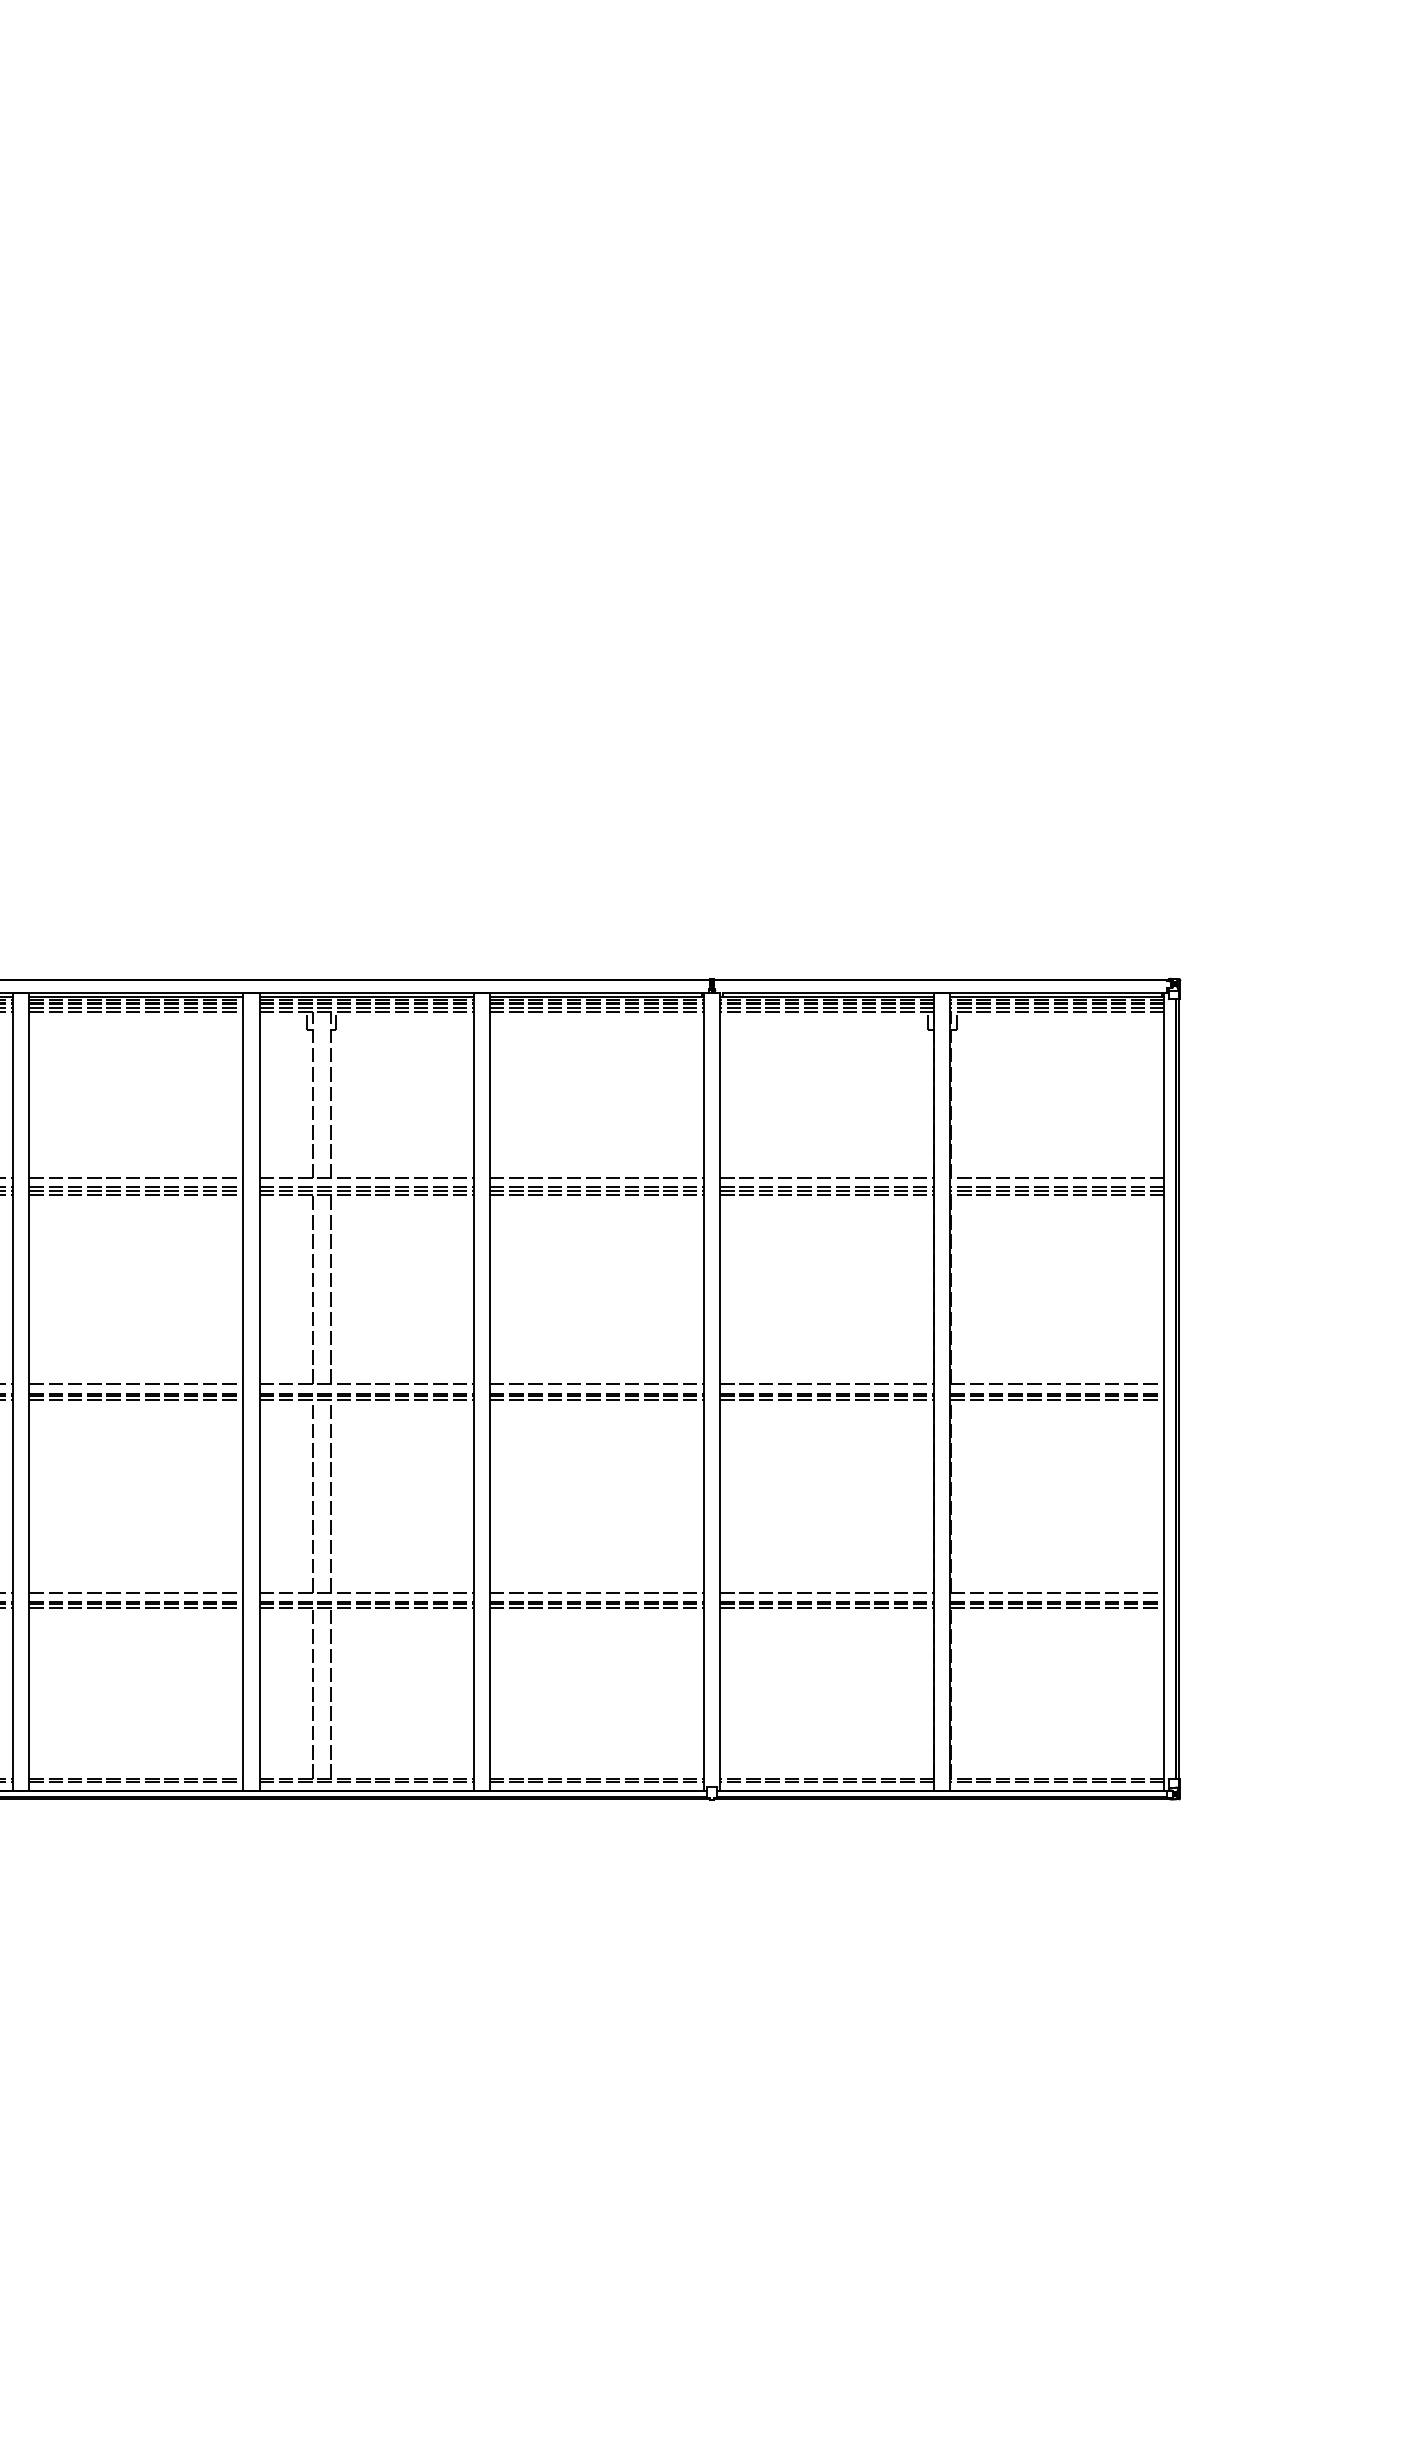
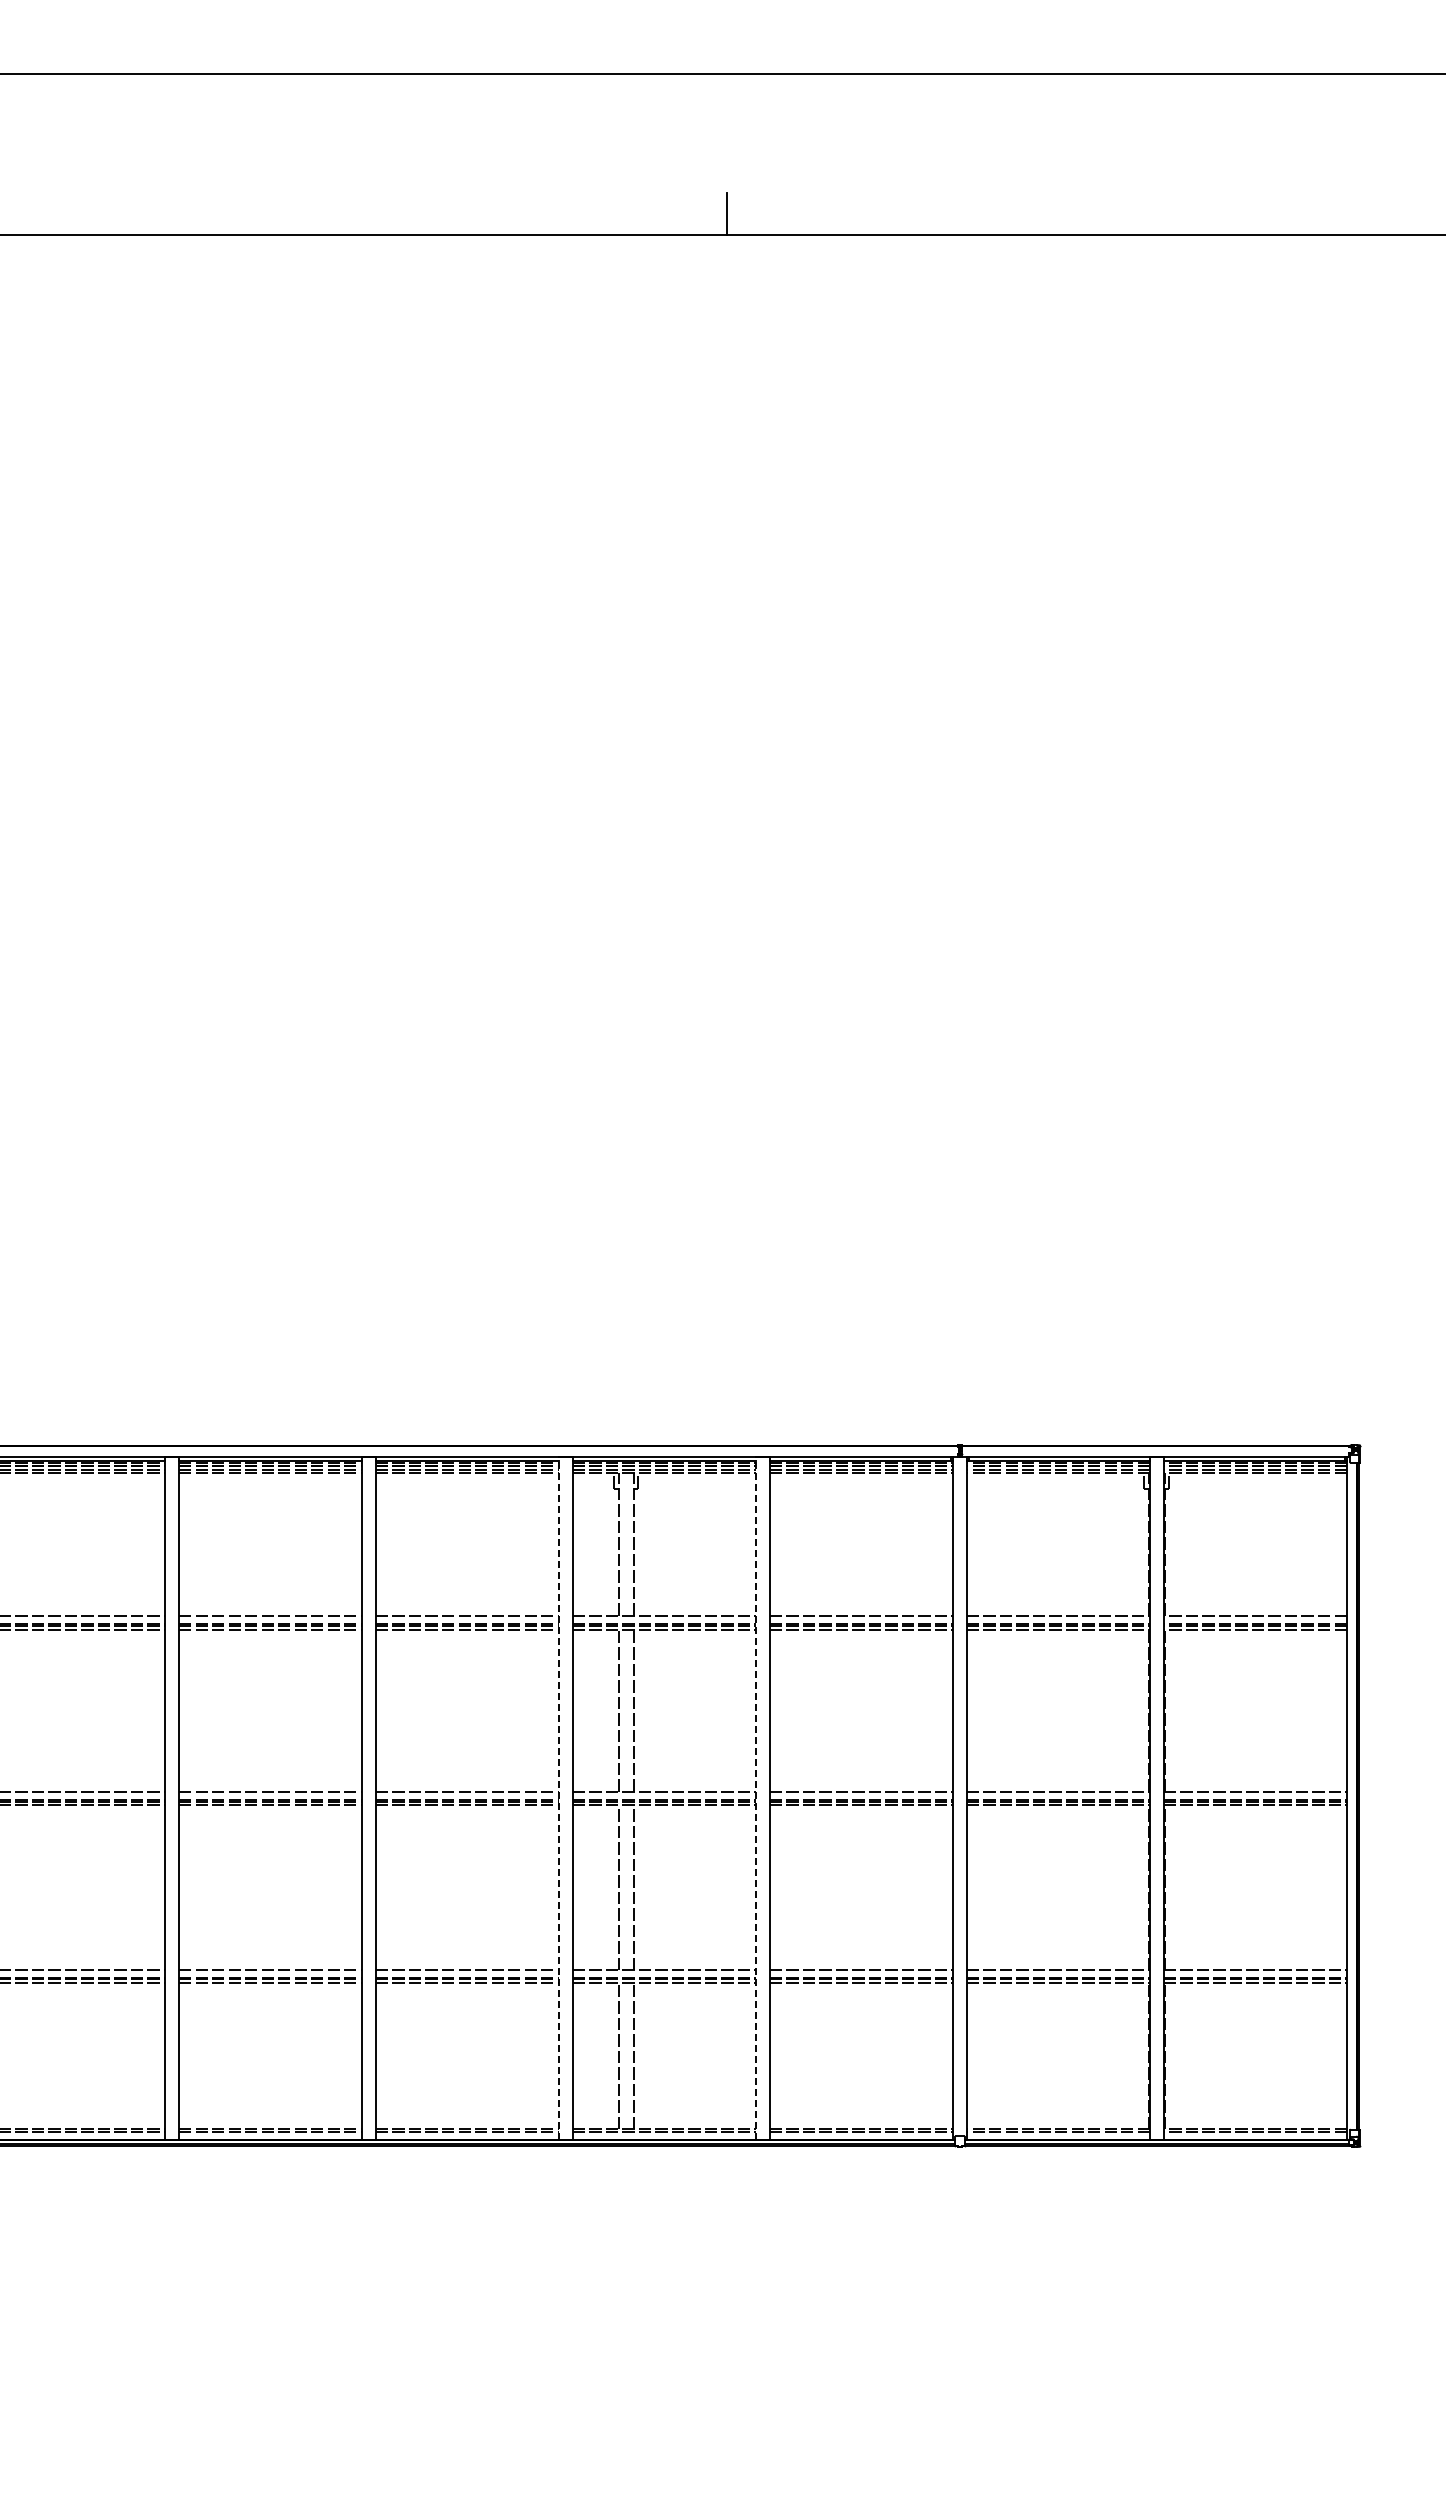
line: (243, 1390) -> (559, 1797), solid -> dashed
line: (474, 1390) -> (756, 1797), solid -> dashed

